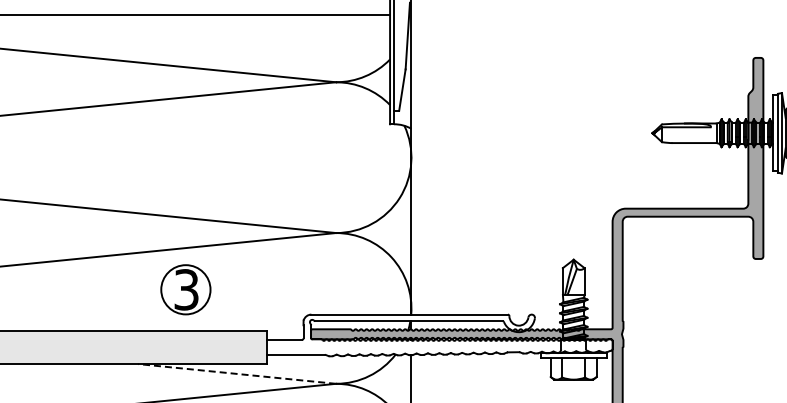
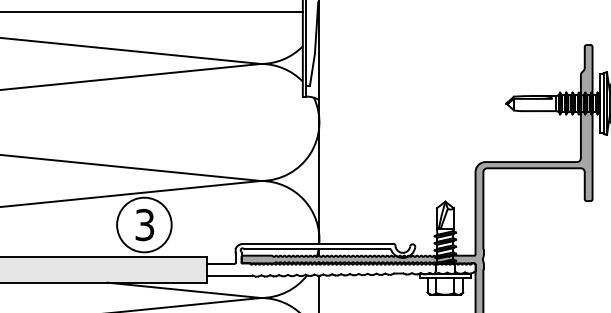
circle: (185, 289) -> (144, 224), size x1.43
line: (236, 373) -> (183, 289), dashed -> solid

